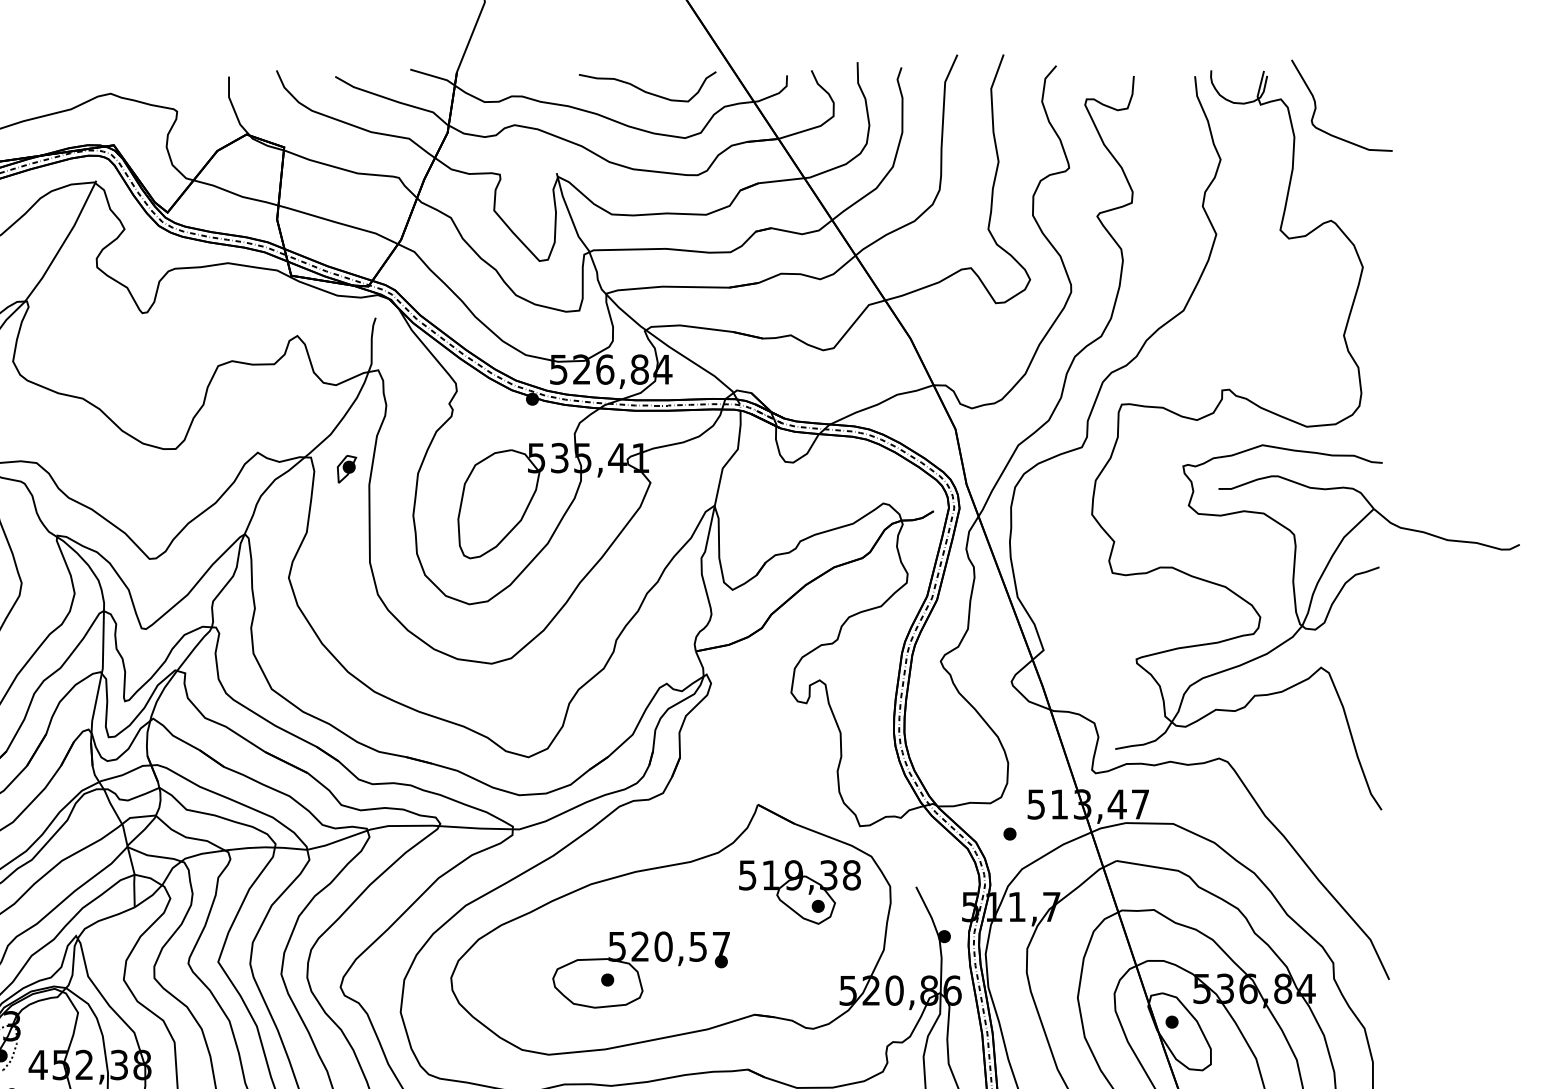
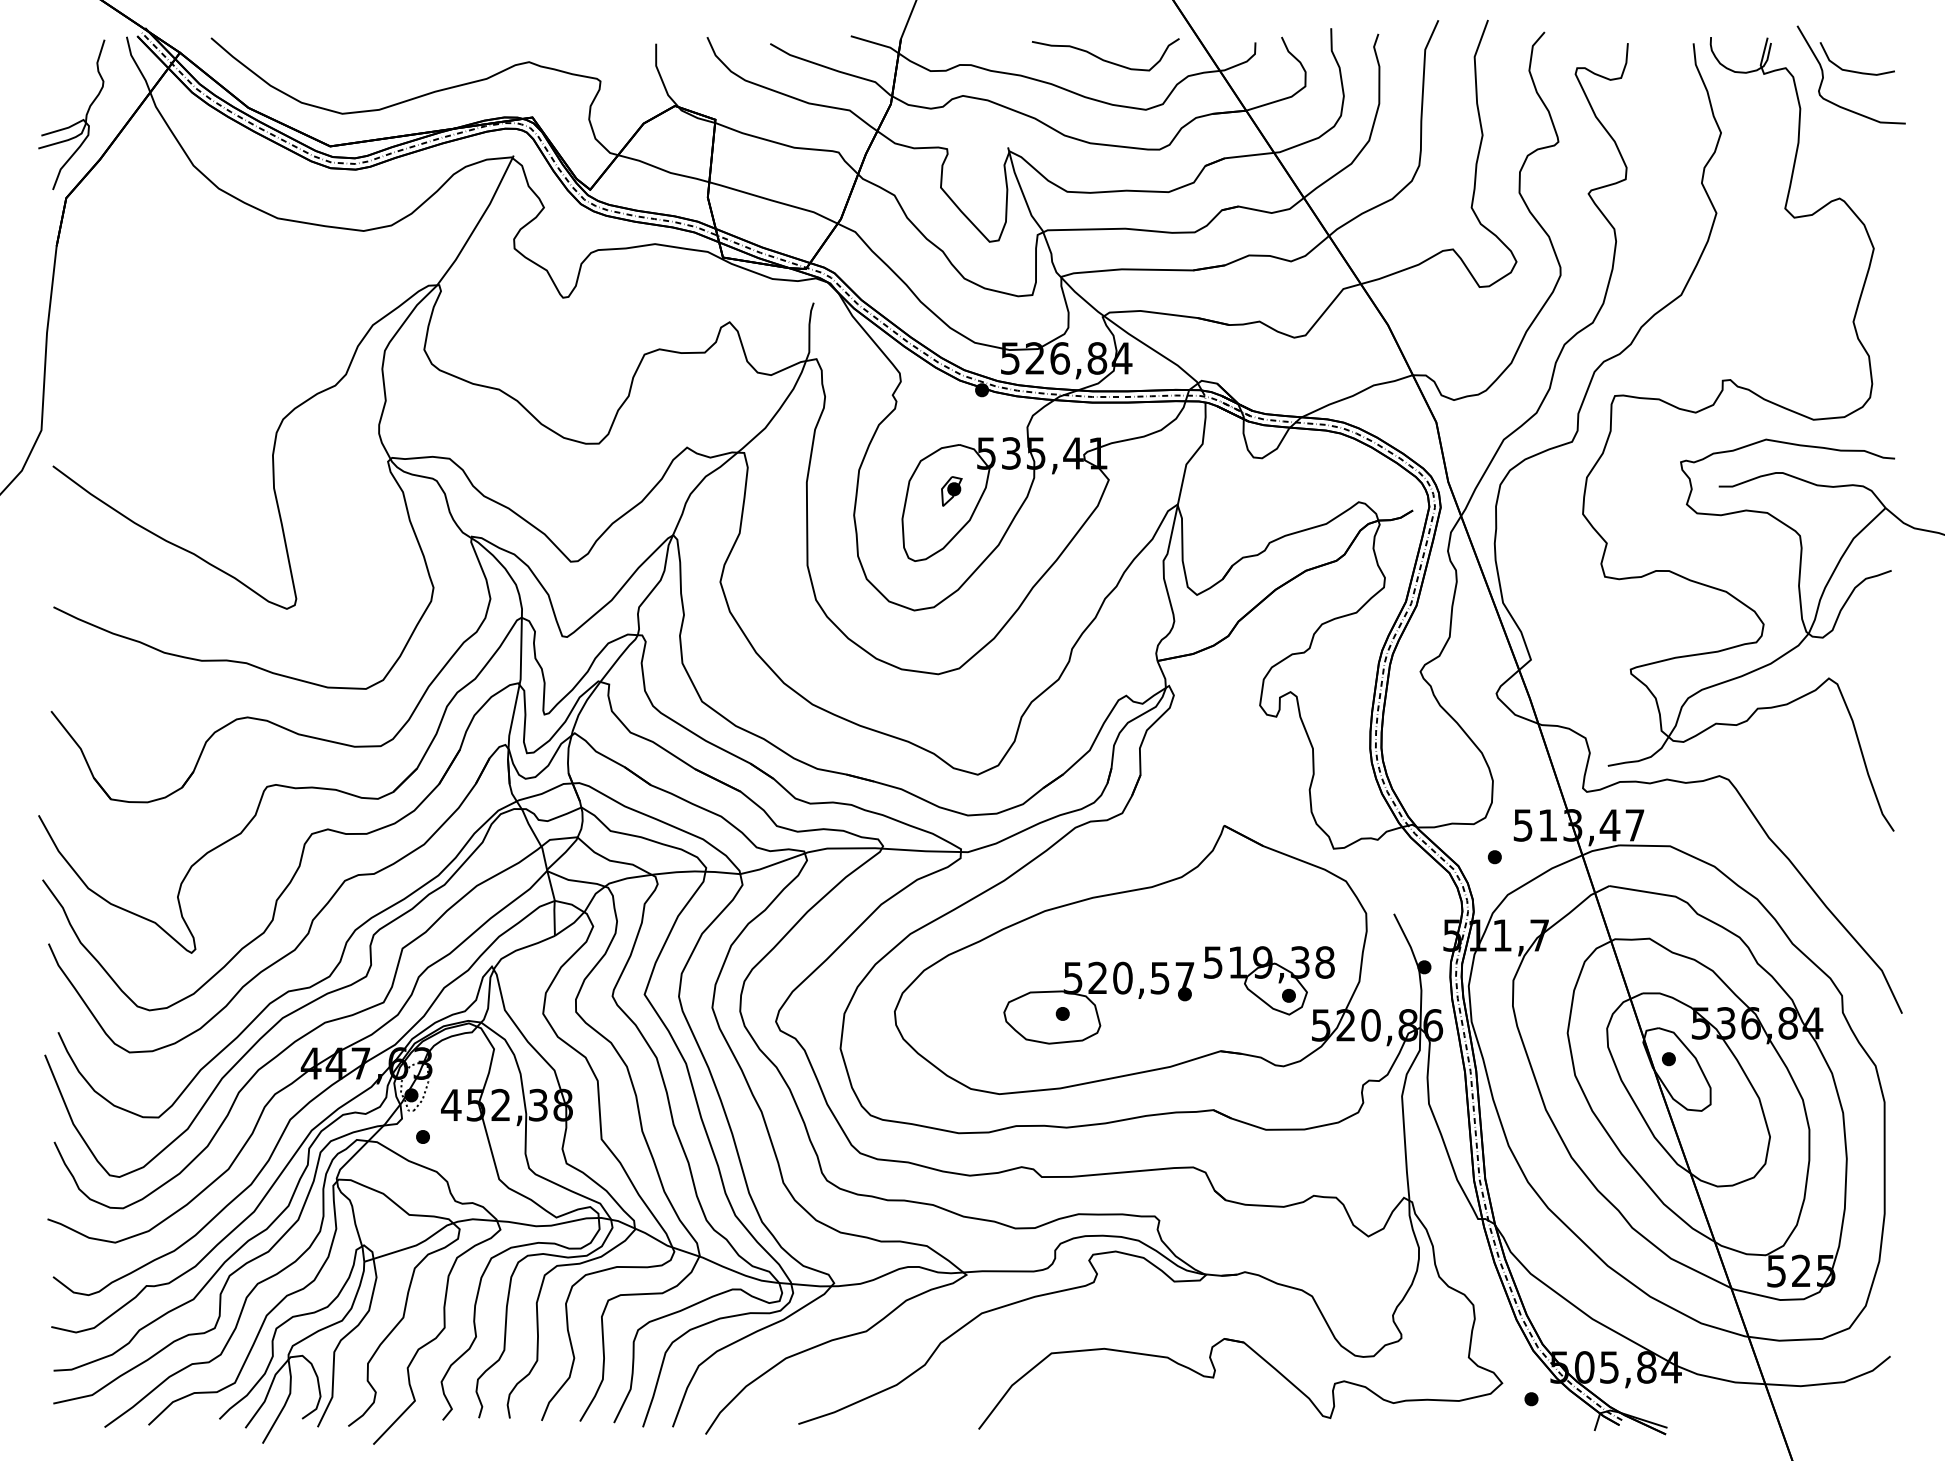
curve: (1343, 101) -> (1853, 70), added
part: (346, 469) -> (951, 491), moved
part: (800, 892) -> (1269, 980), moved

